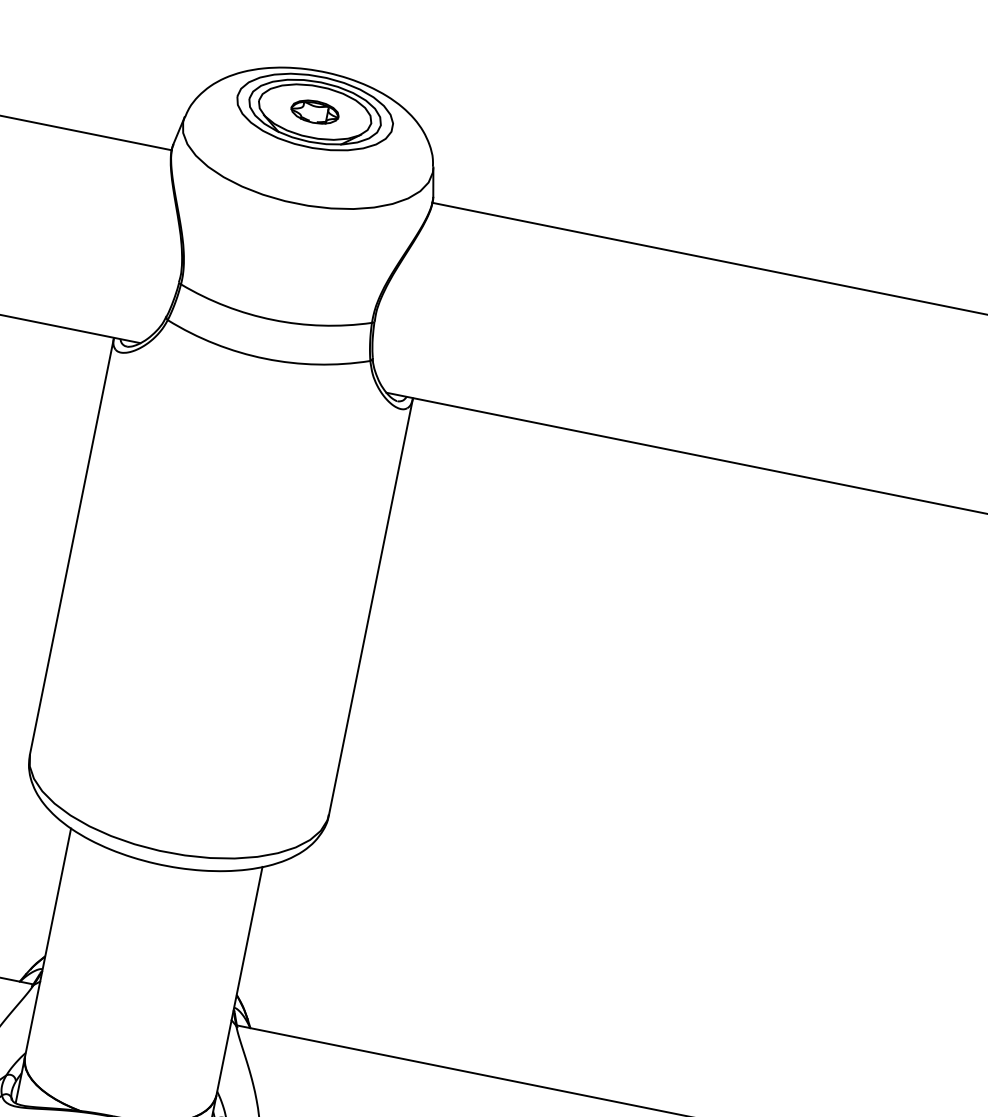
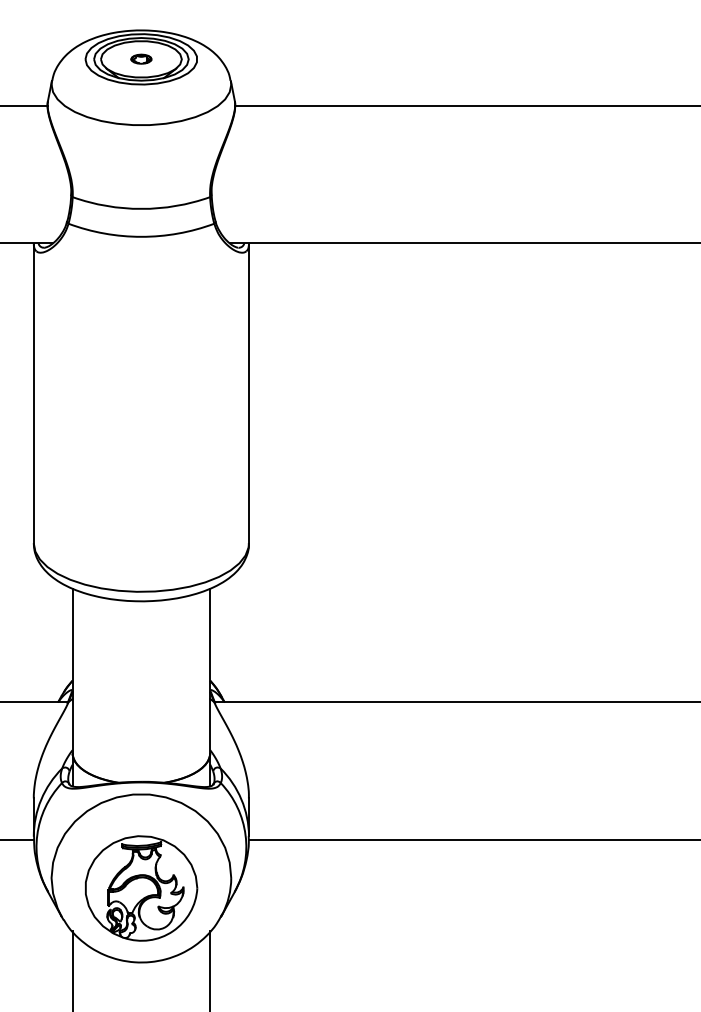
part: (315, 110) -> (141, 58), size x0.6

